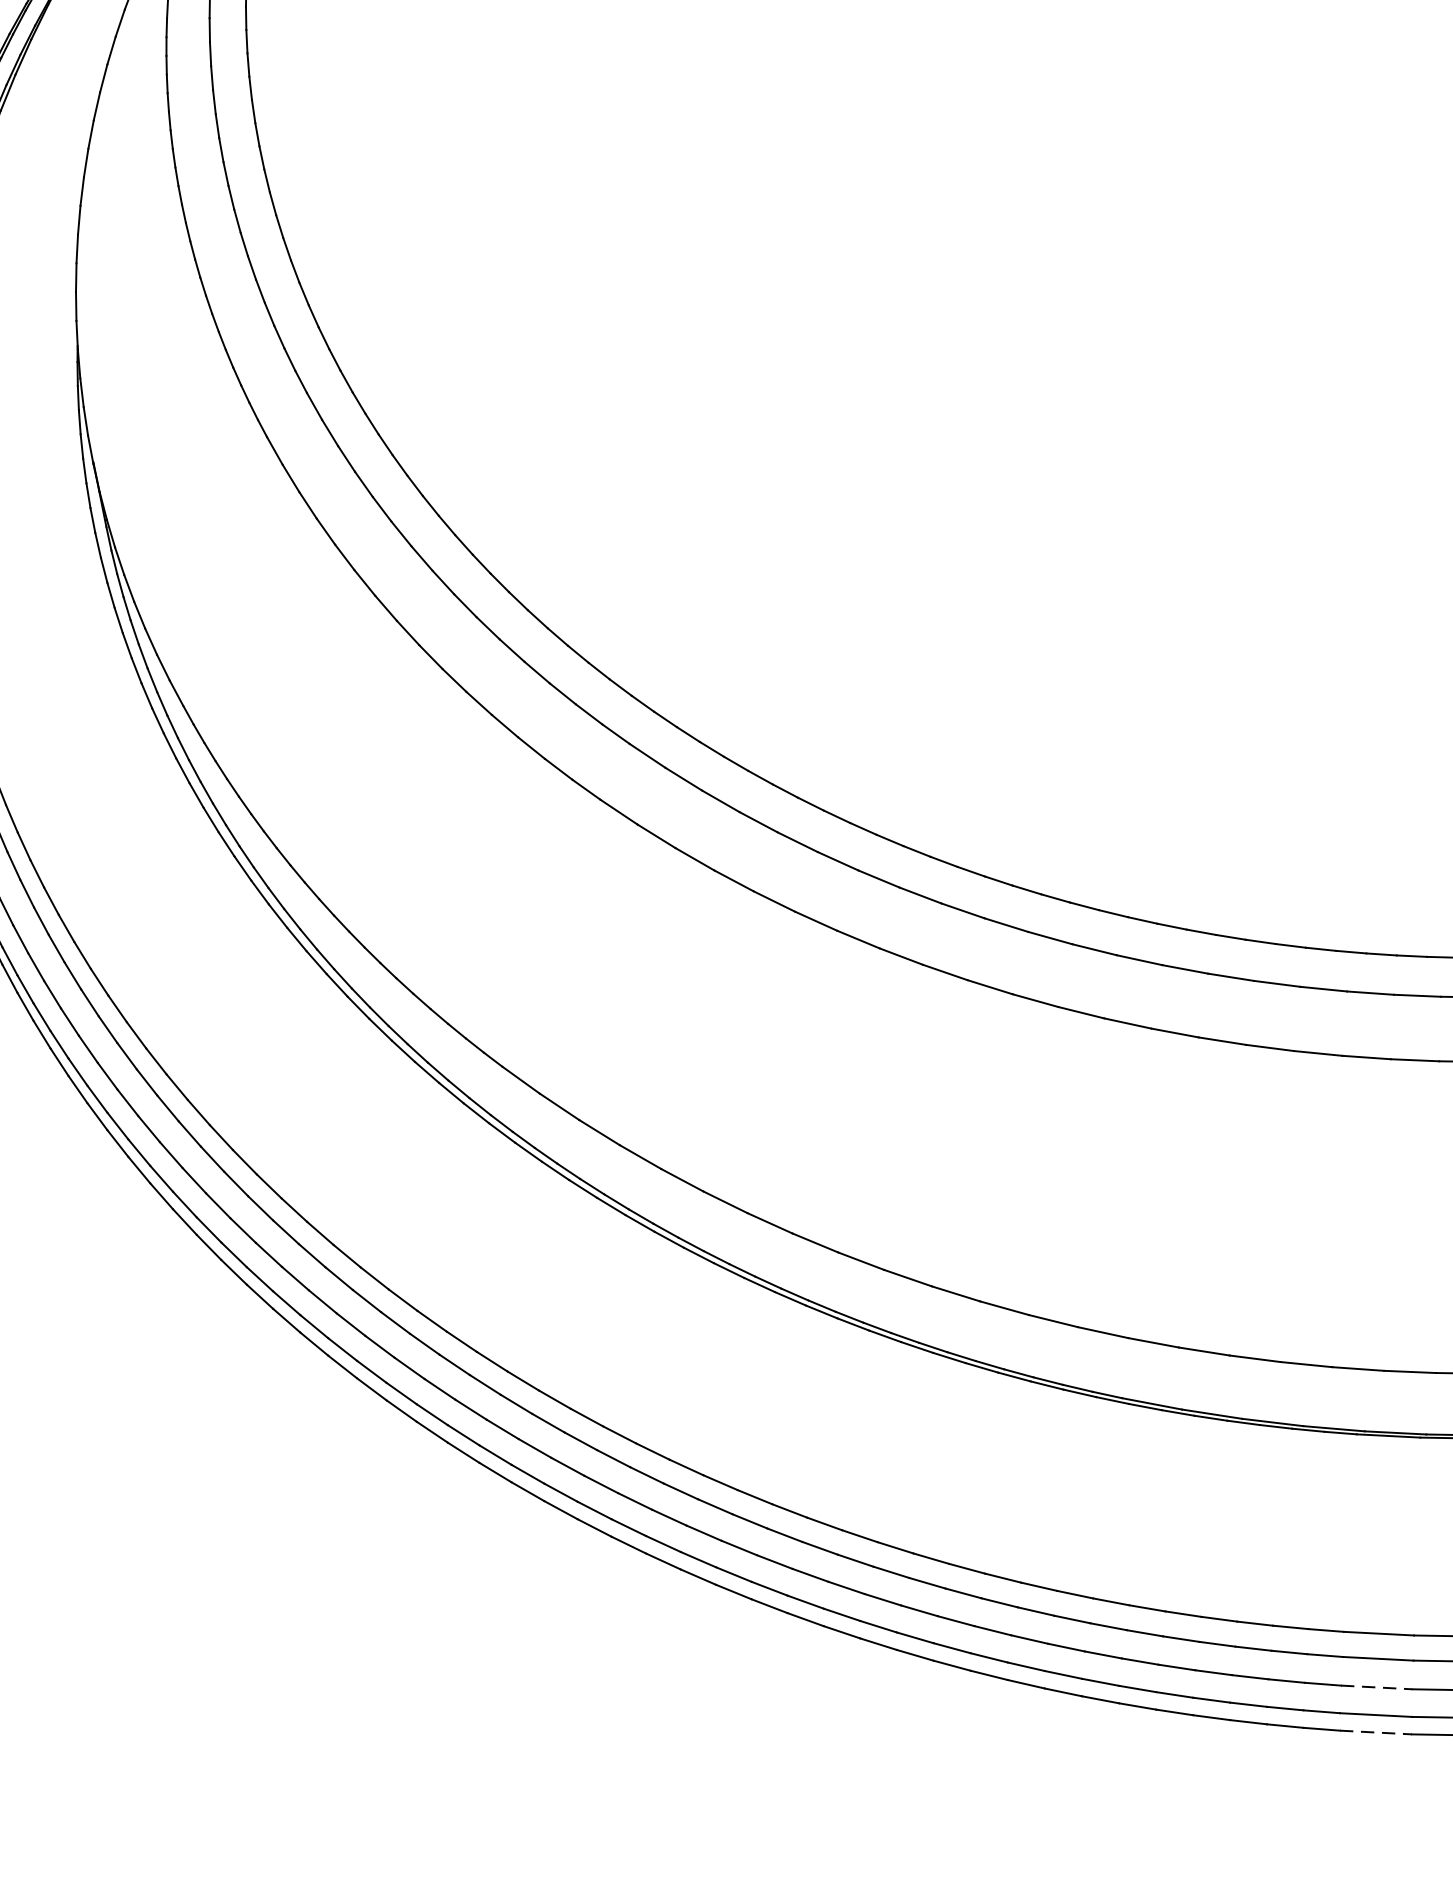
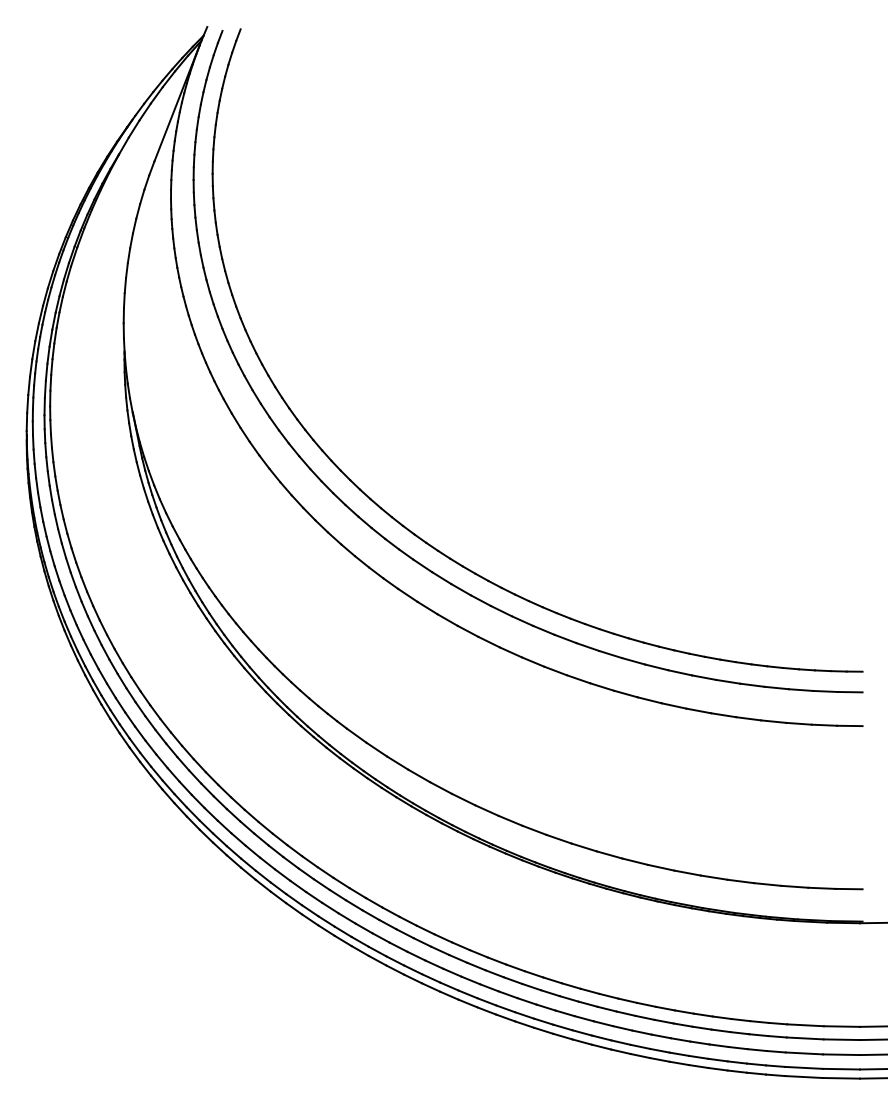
line: (1376, 1687) -> (804, 1053), dashed -> solid
line: (1376, 1733) -> (804, 1077), dashed -> solid

